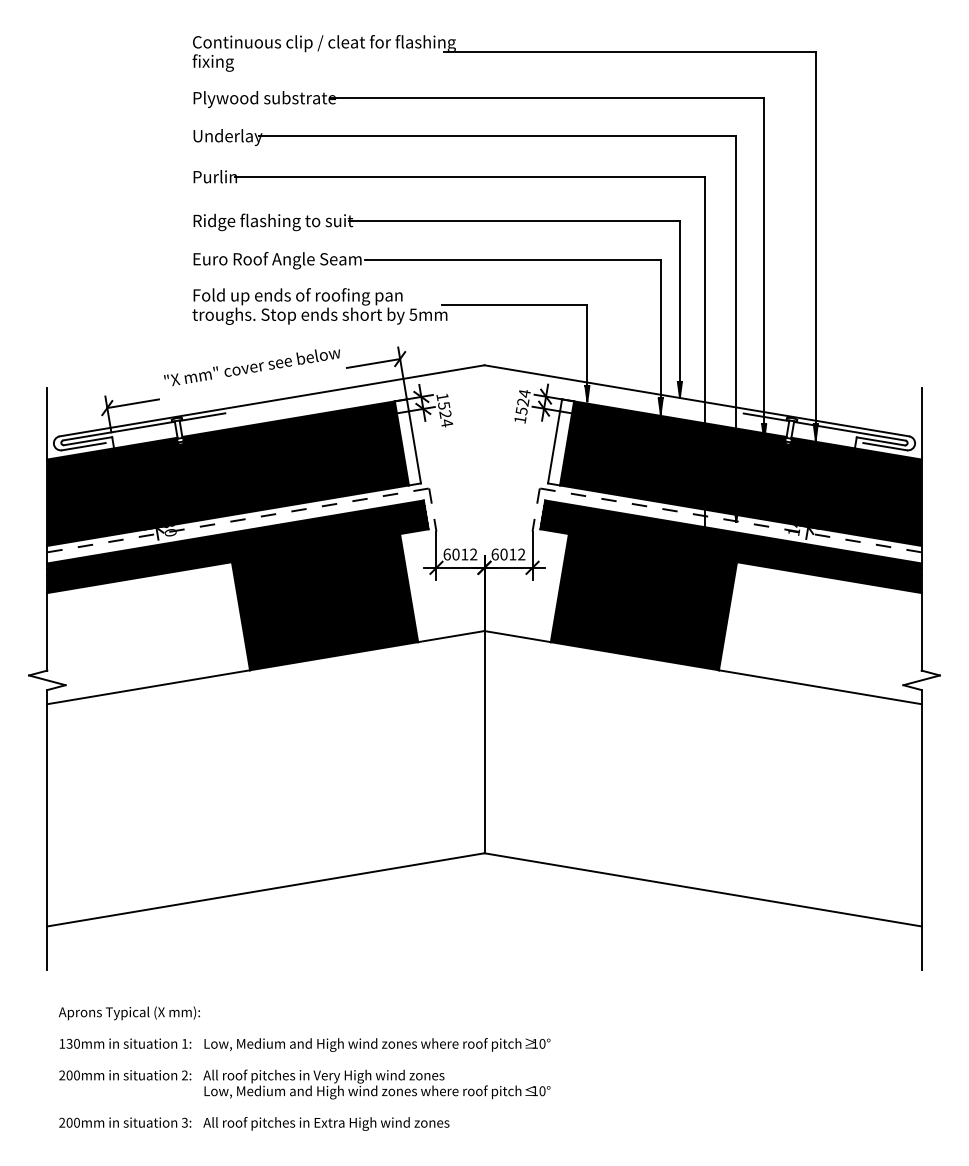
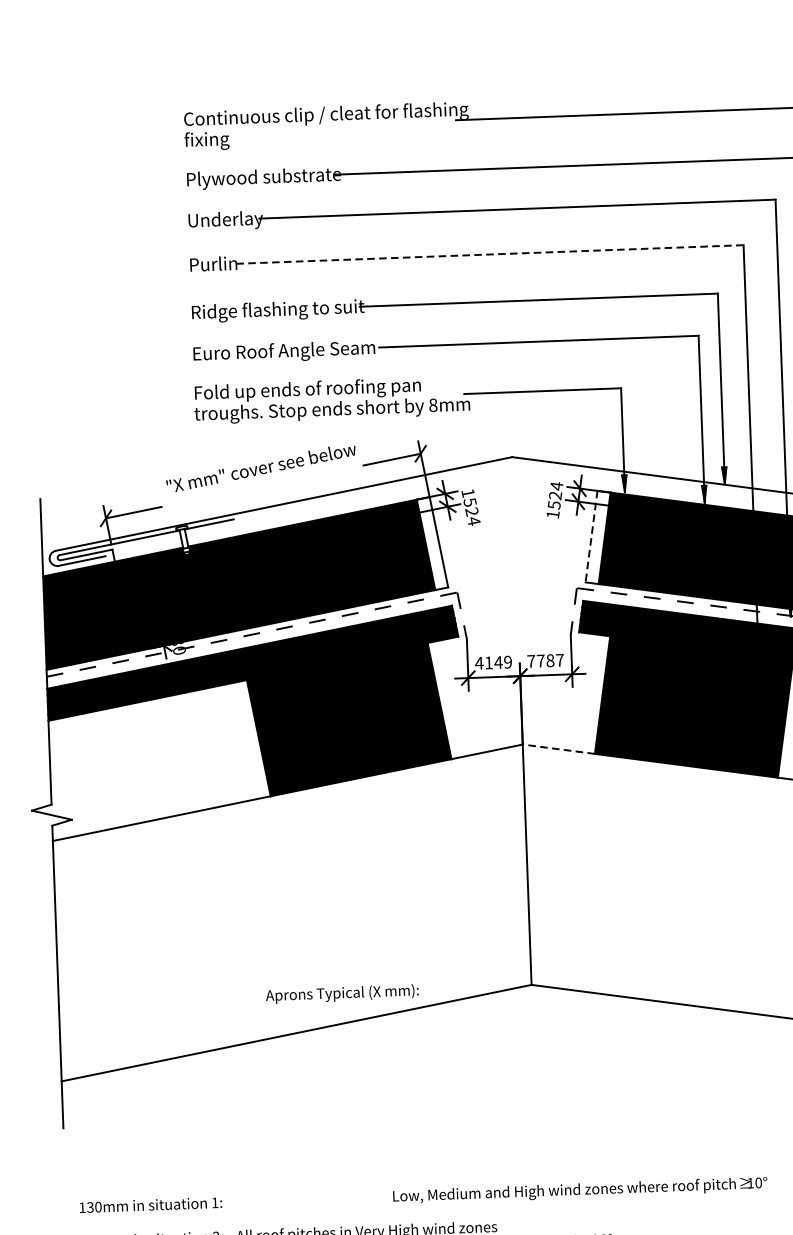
line: (469, 177) -> (488, 254), solid -> dashed
text: (413, 314) -> (433, 405), 5mm -> 8mm
line: (555, 441) -> (592, 536), solid -> dashed
text: (460, 554) -> (493, 662), 6012 -> 4149
text: (508, 554) -> (545, 660), 6012 -> 7787
line: (517, 636) -> (558, 749), solid -> dashed
text: (128, 1013) -> (341, 994), moved
text: (377, 1044) -> (580, 1190), moved

